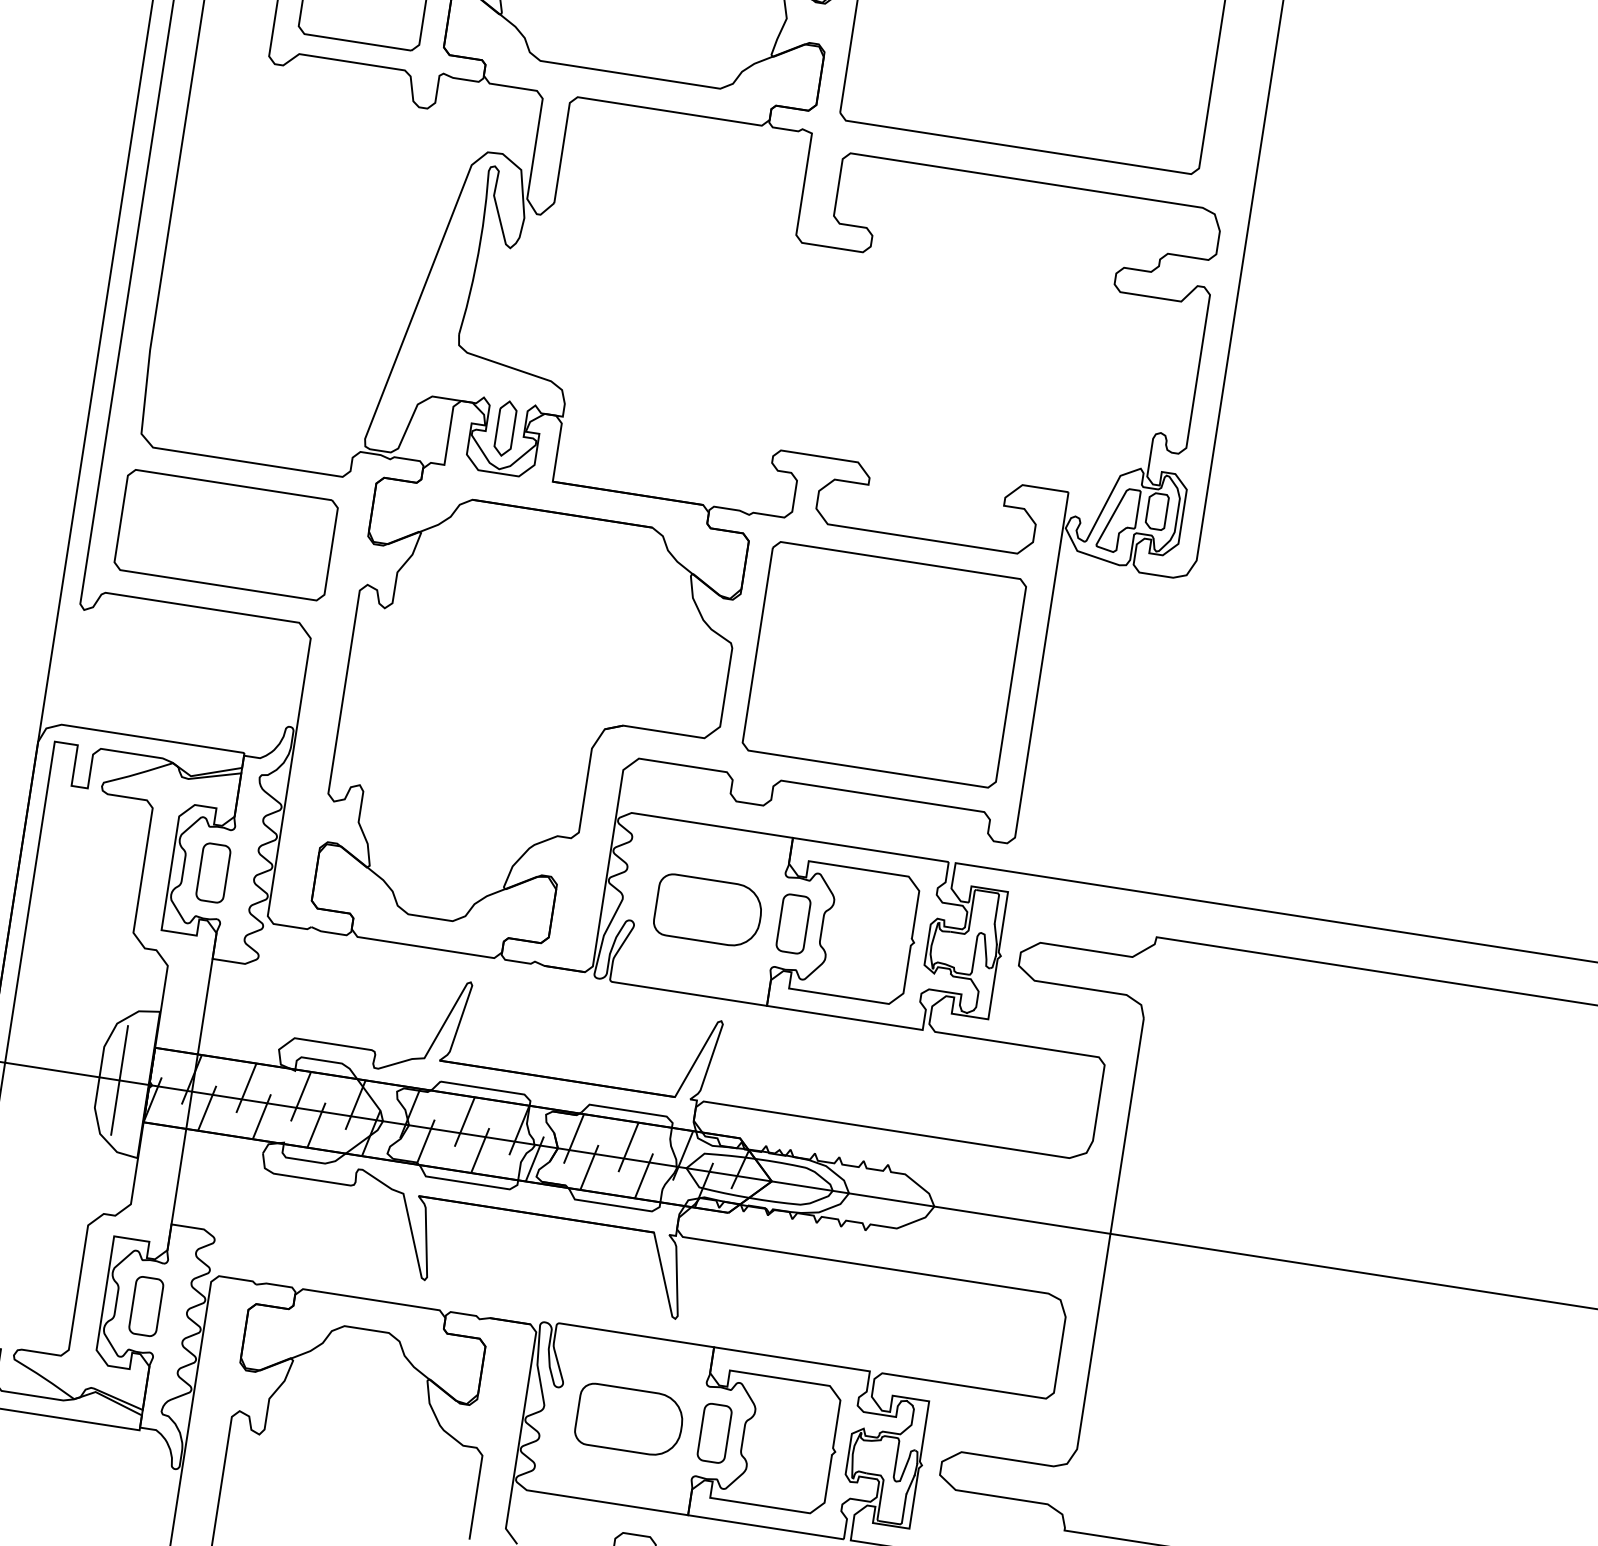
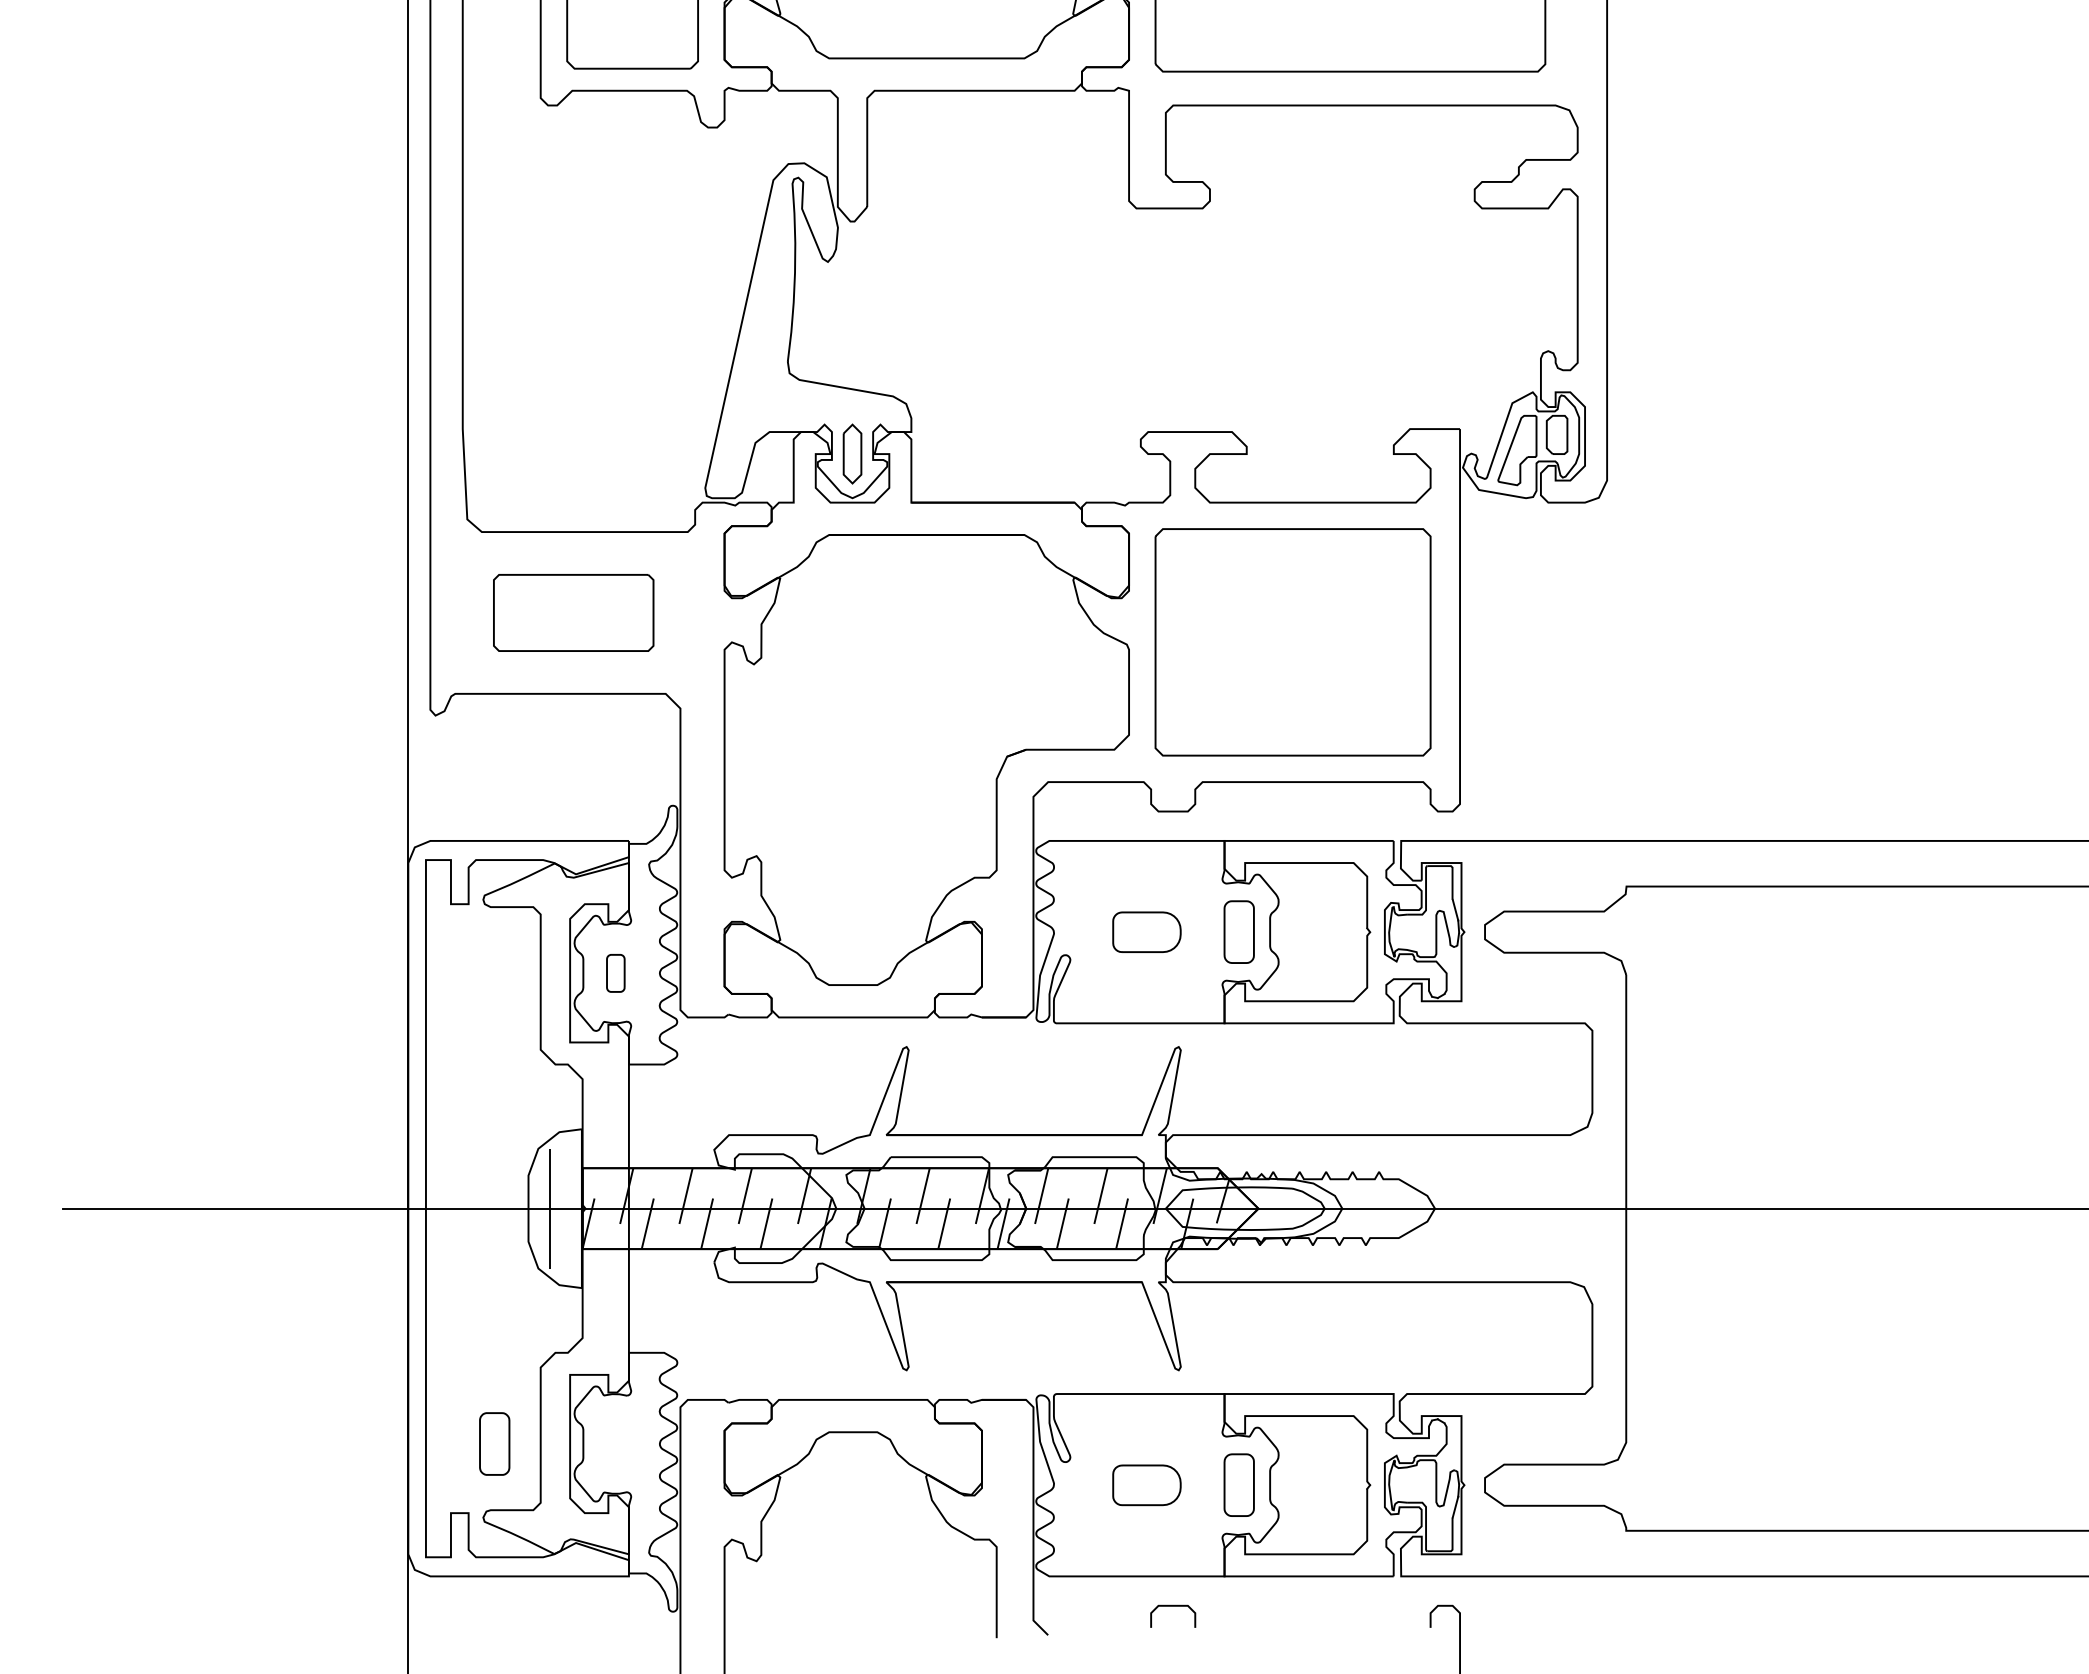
part: (225, 534) -> (573, 612), size x0.7
part: (213, 873) -> (615, 973), size x0.6
part: (708, 911) -> (1146, 932), size x0.6
part: (146, 1306) -> (494, 1443), moved
part: (629, 1420) -> (1146, 1485), size x0.6

